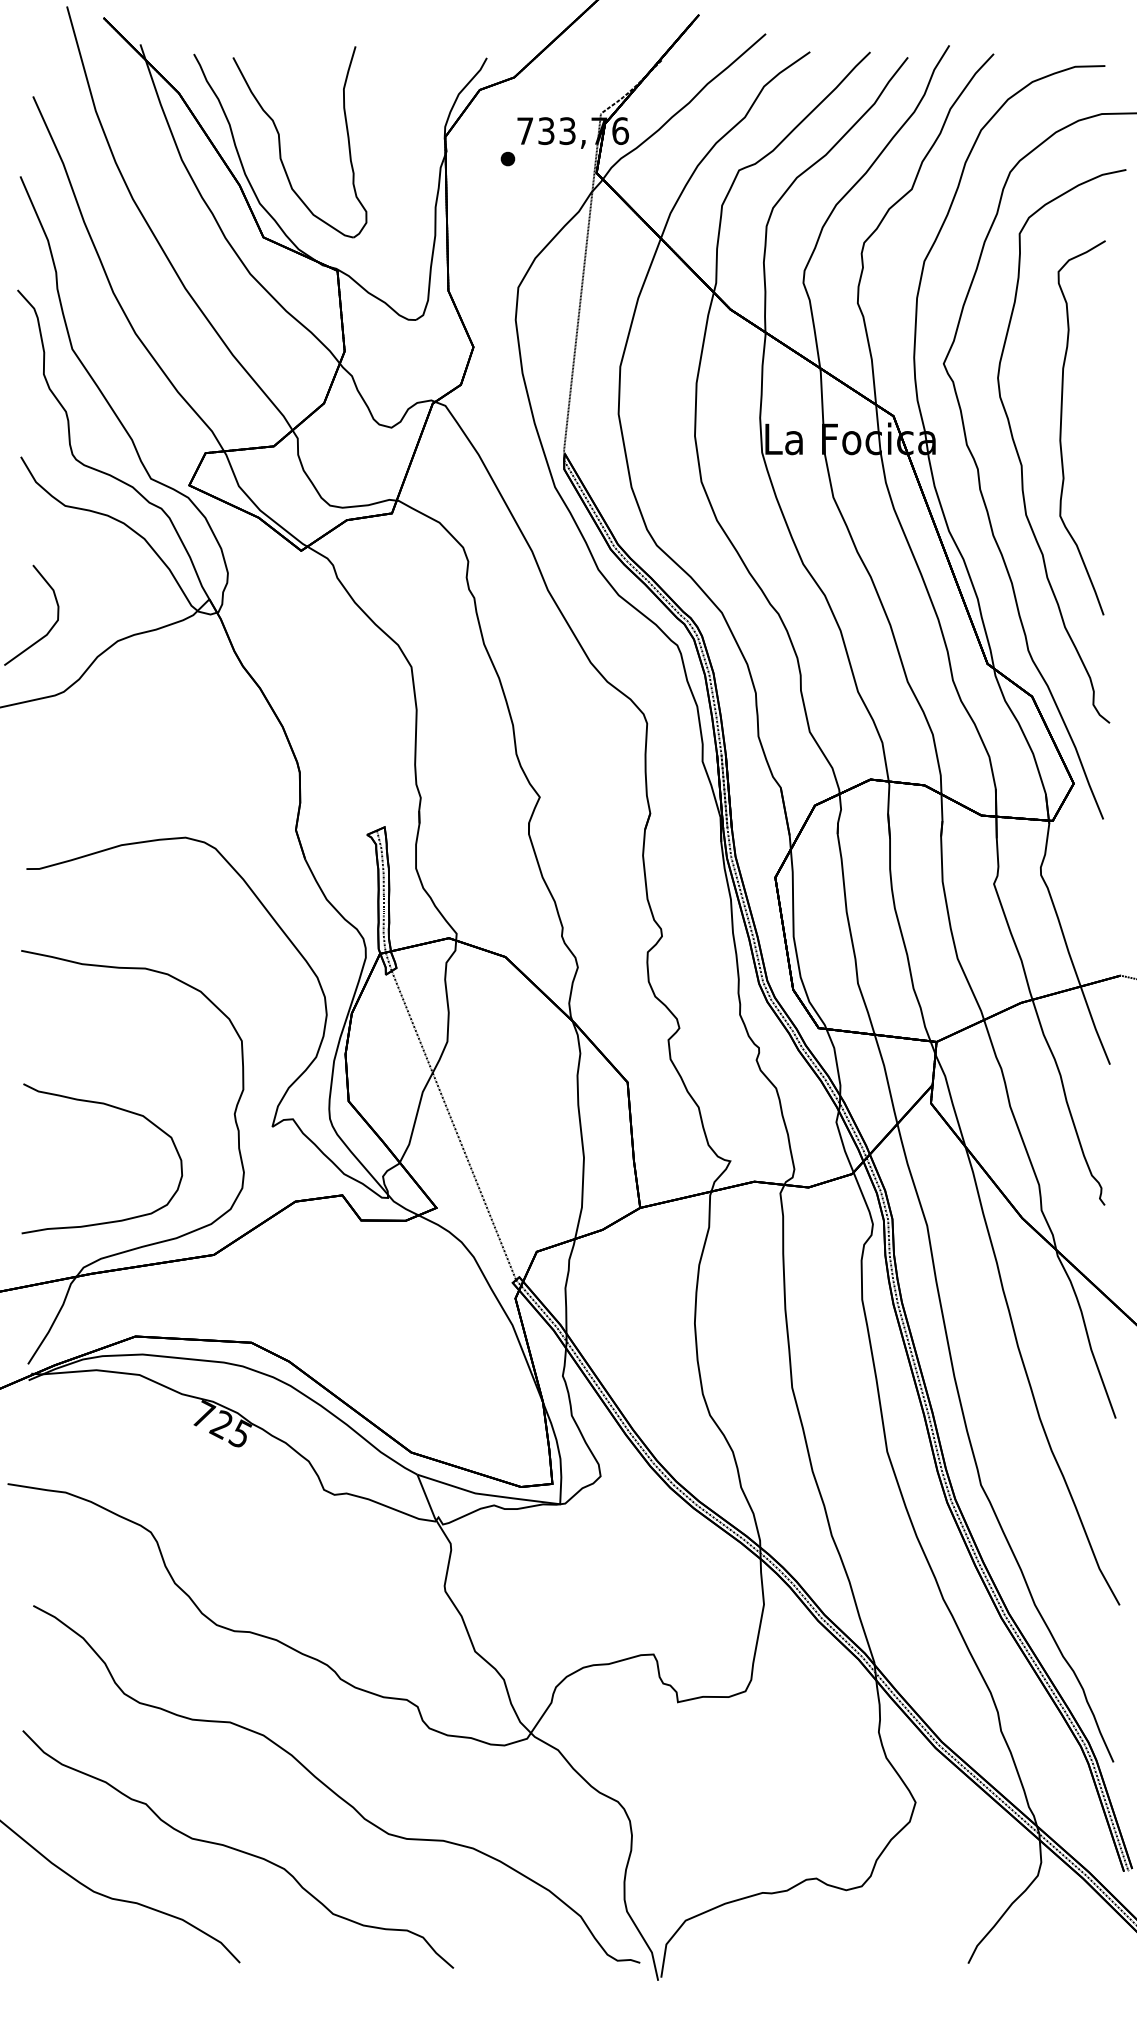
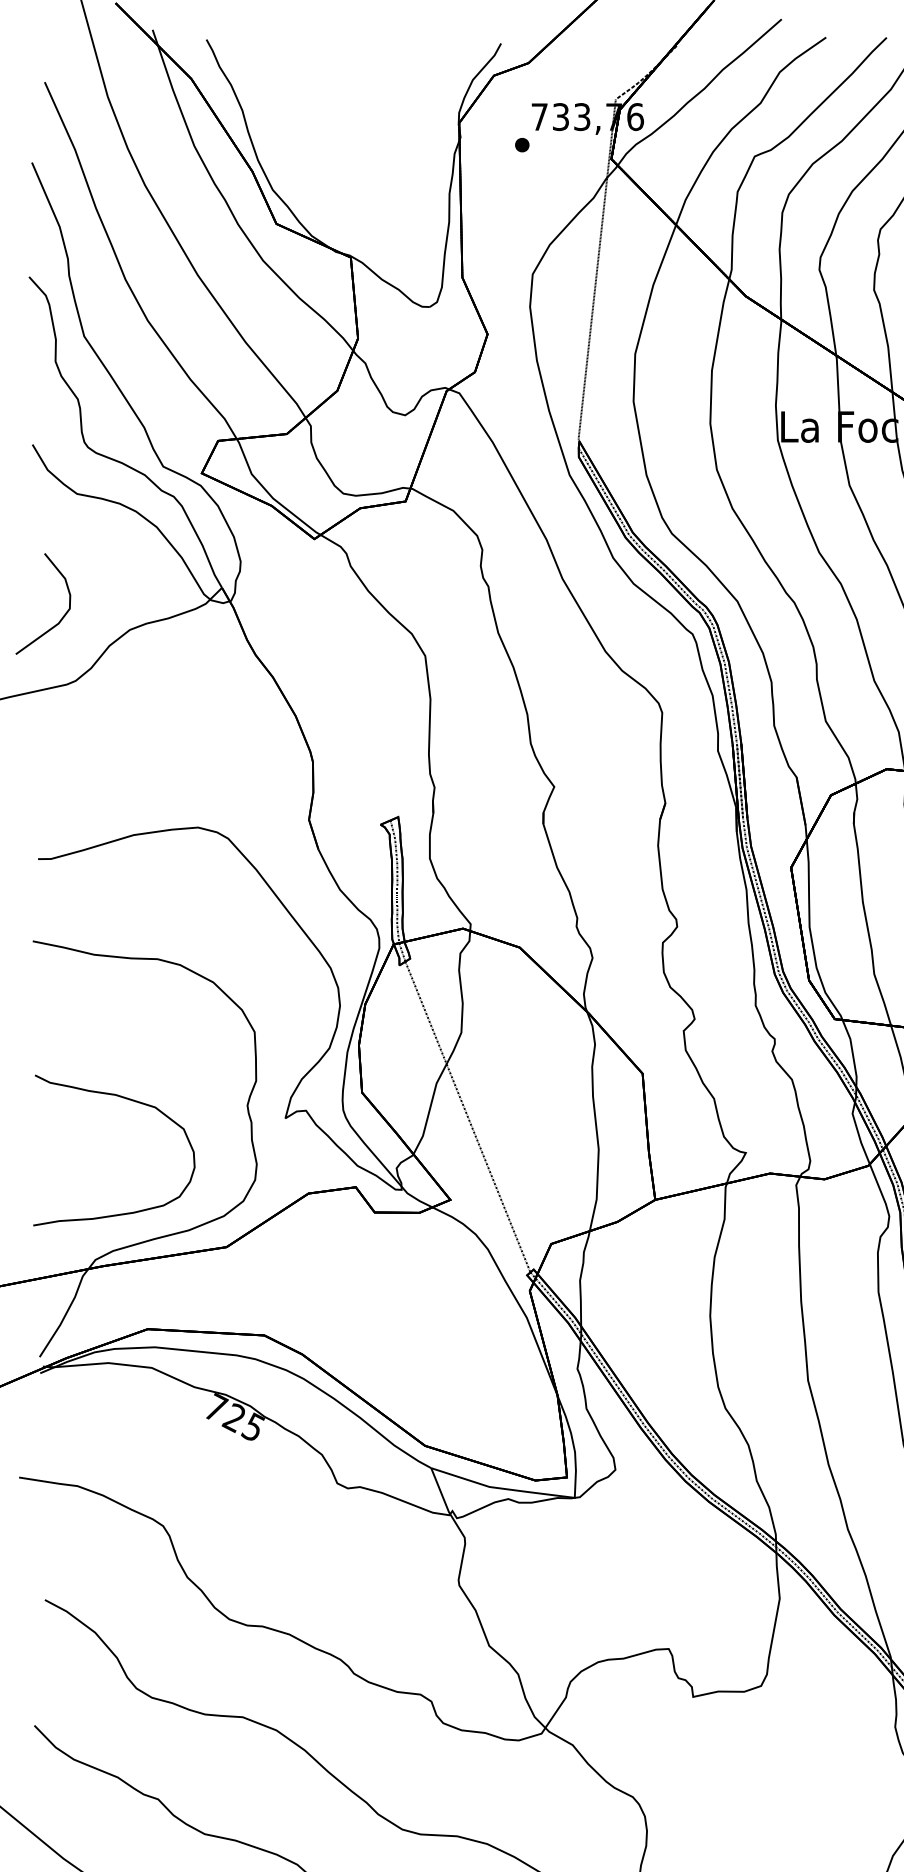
part: (280, 142) -> (293, 128), removed

